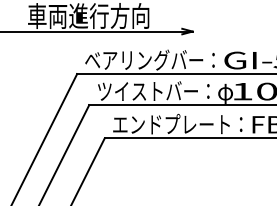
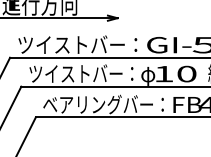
text: (149, 59) -> (77, 44), ベアリングバー： -> ツイストバー：
text: (171, 123) -> (97, 103), エンドプレート： -> ベアリングバー：

